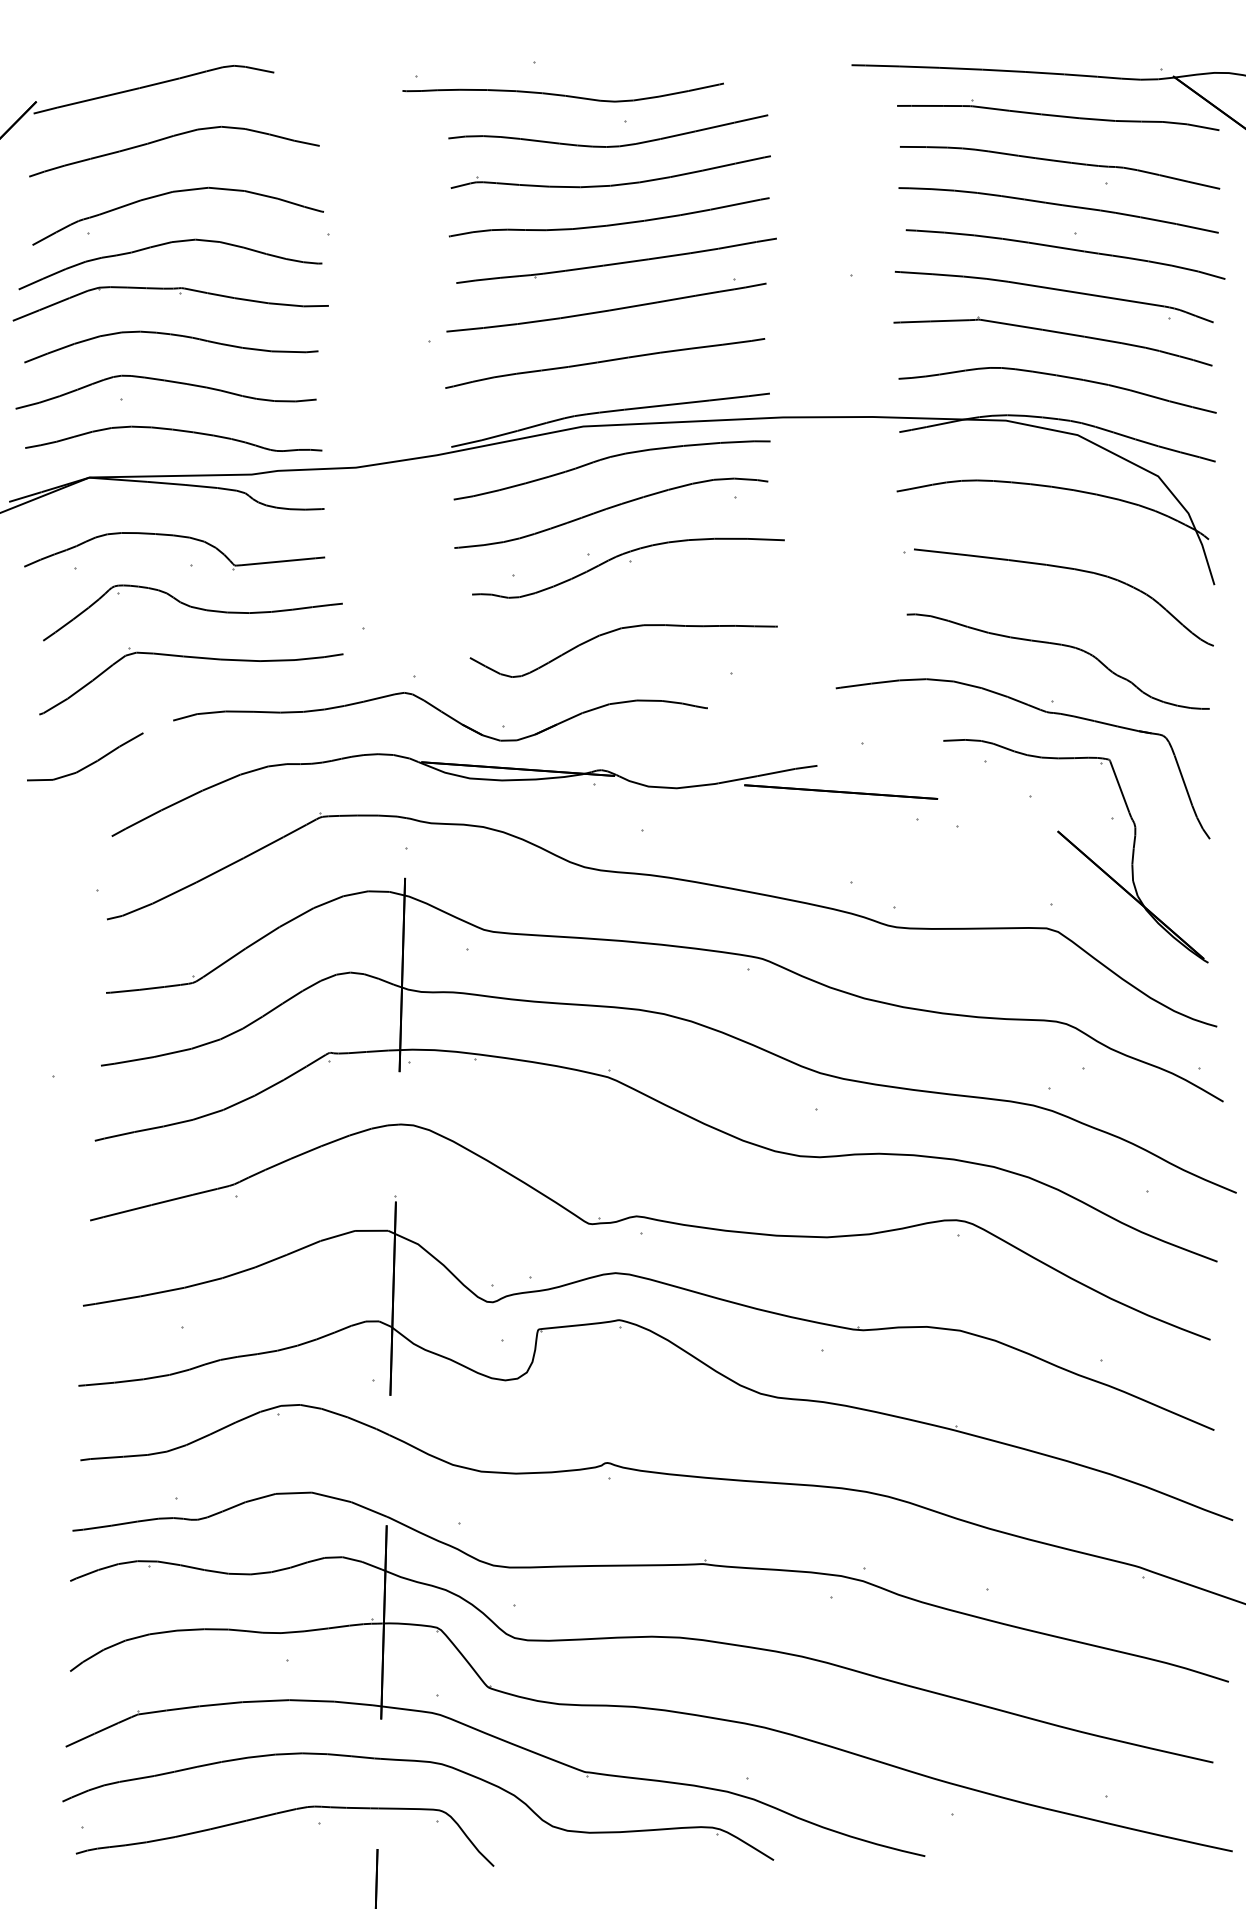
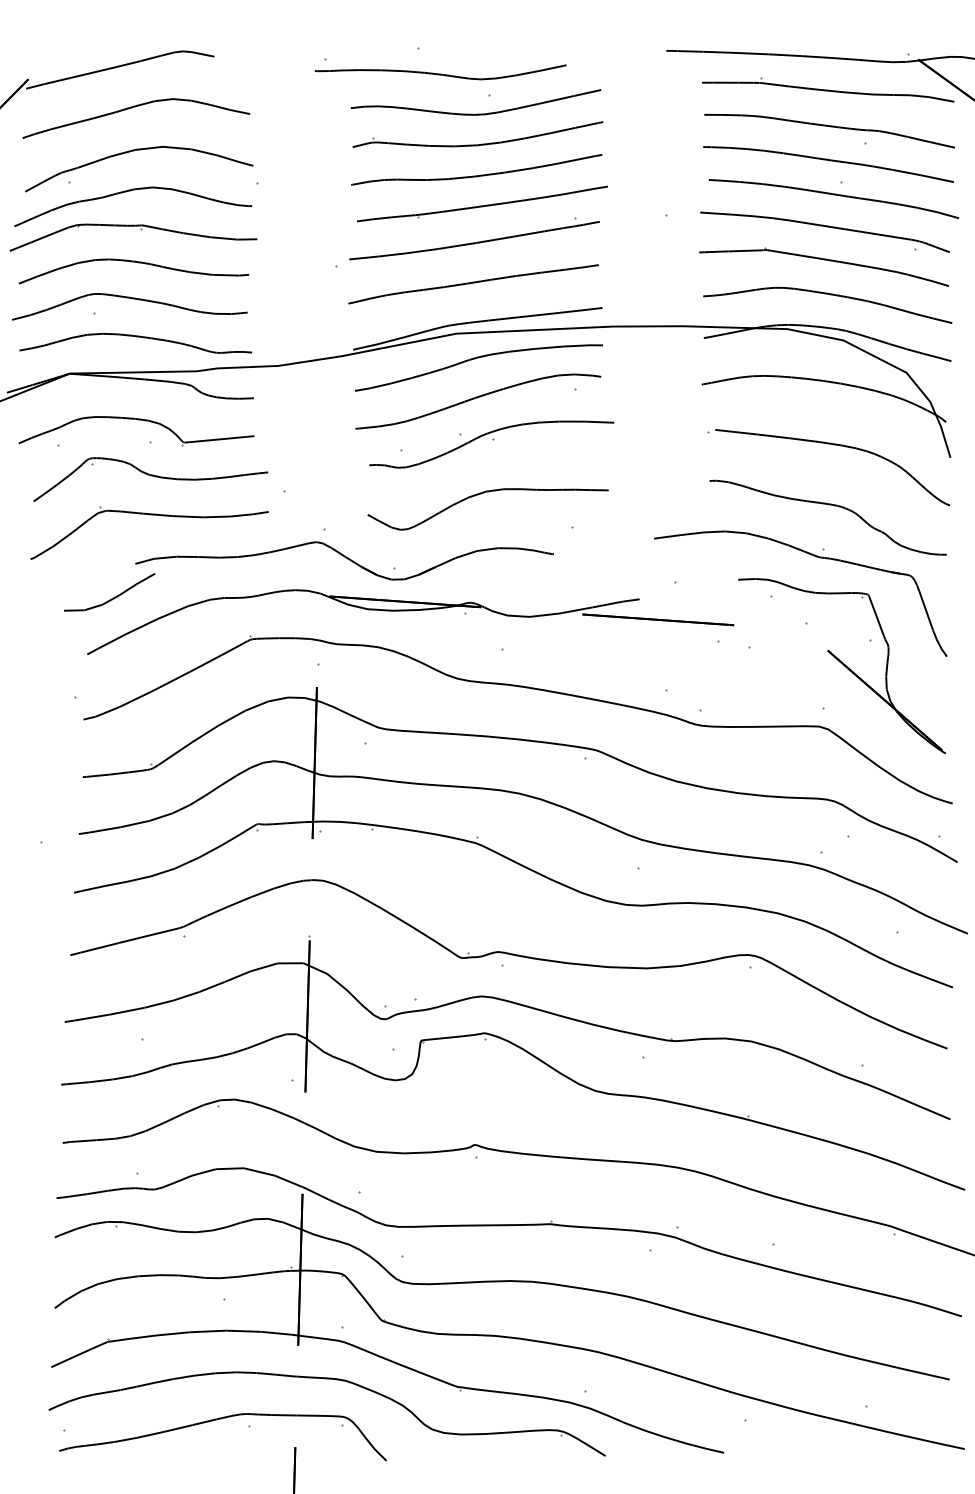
curve: (88, 764) -> (112, 598), moved

